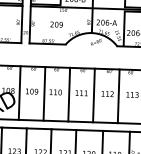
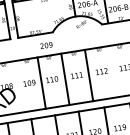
text: (56, 24) -> (46, 45), moved
line: (19, 92) -> (17, 86), removed
line: (118, 96) -> (112, 71), removed

